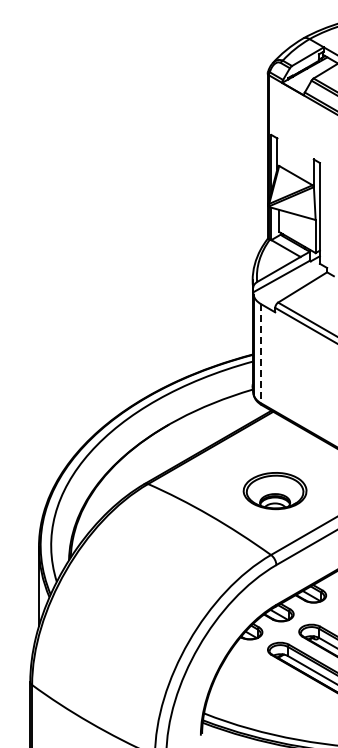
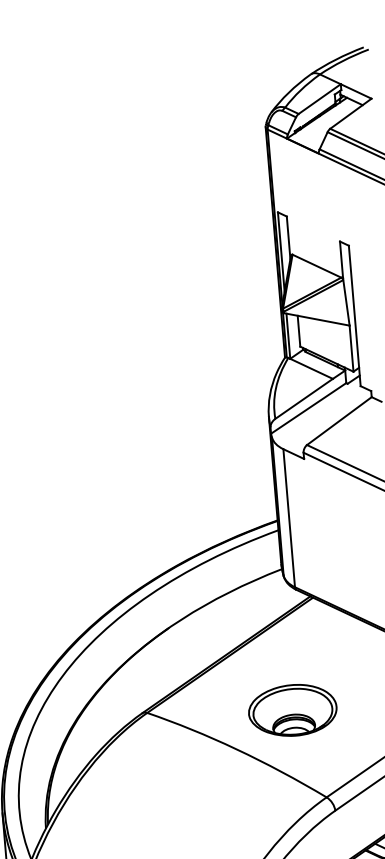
line: (261, 353) -> (289, 517), dashed -> solid
part: (274, 491) -> (291, 711), moved

